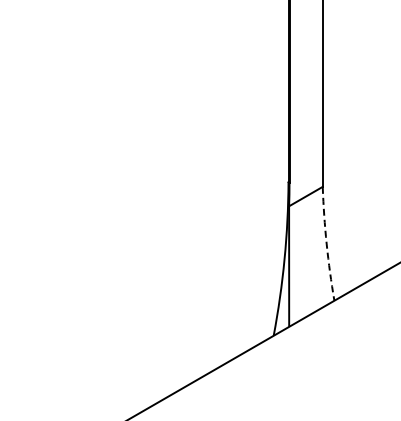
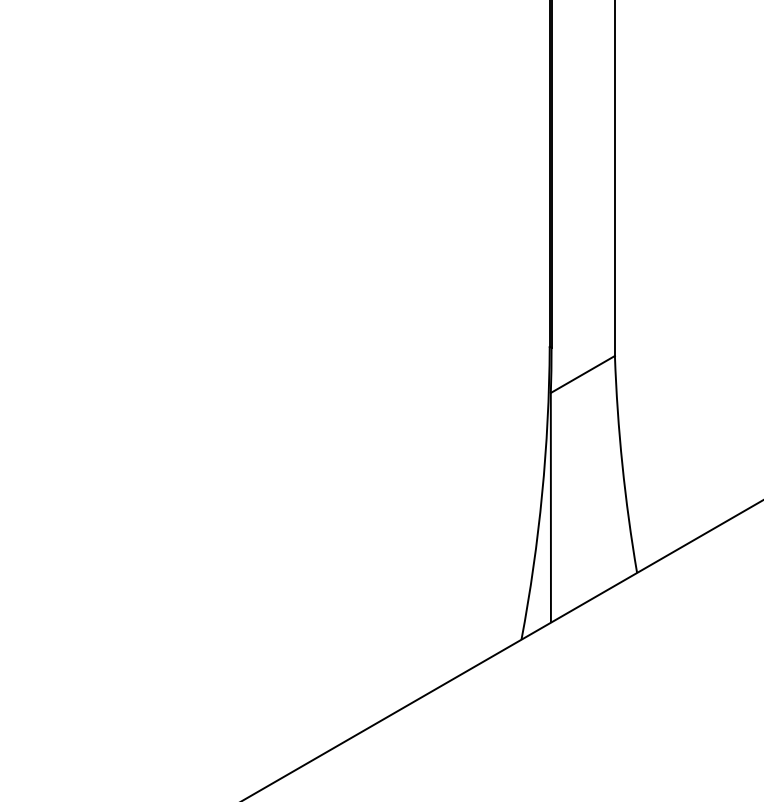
arc: (326, 244) -> (622, 465), dashed -> solid

